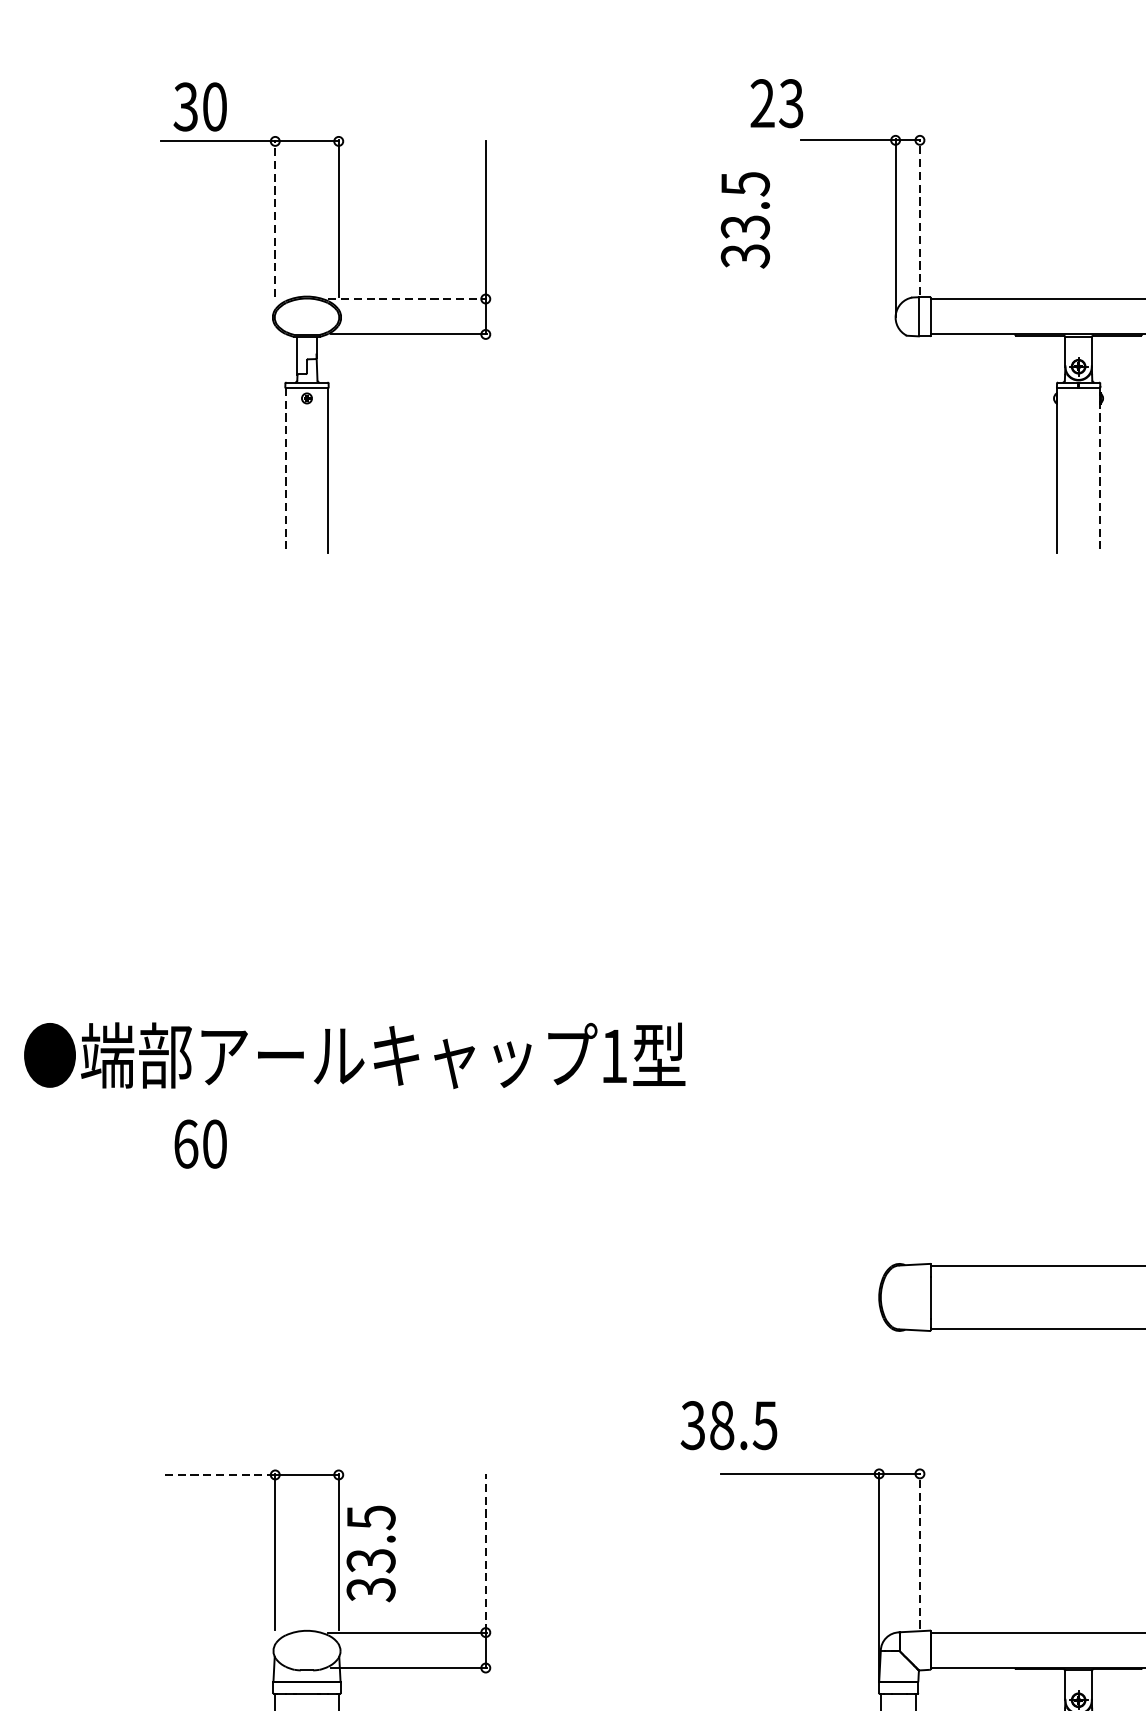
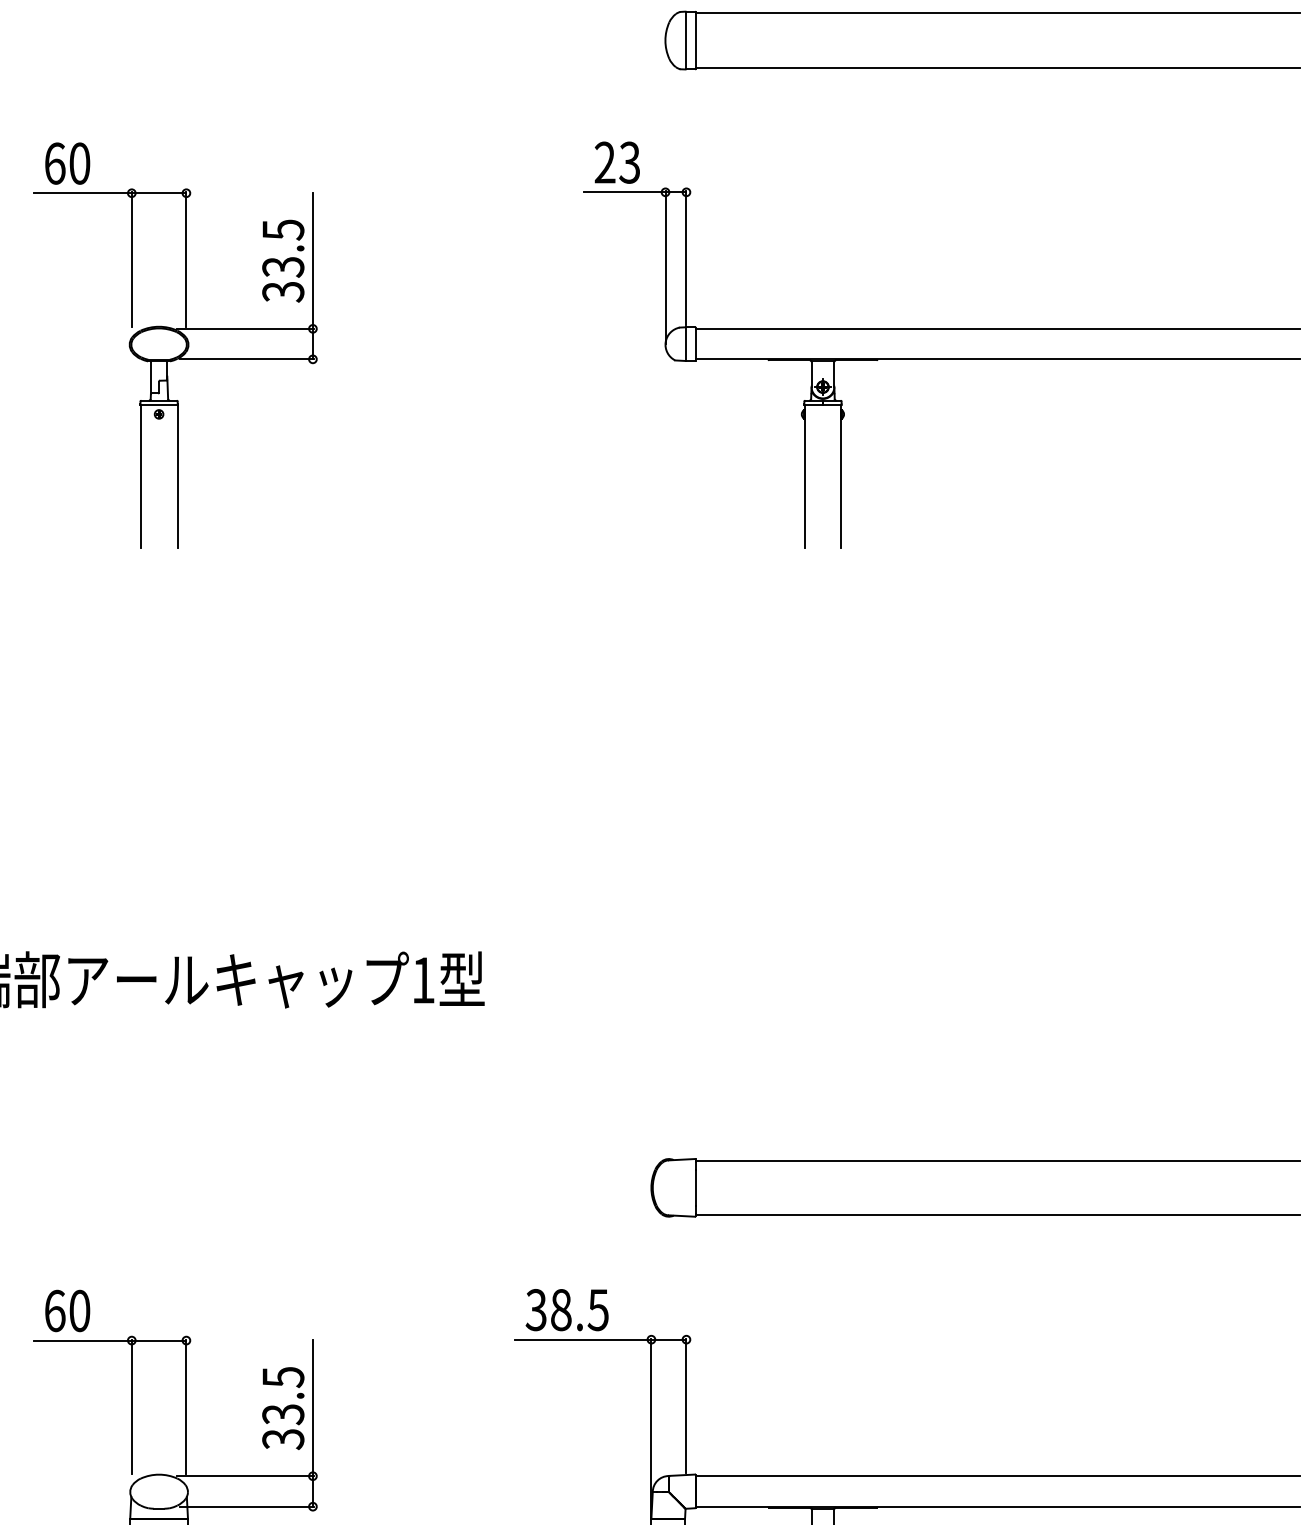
text: (775, 103) -> (616, 162), moved
text: (185, 106) -> (54, 163), 30 -> 60
line: (919, 216) -> (686, 257), dashed -> solid
line: (274, 218) -> (131, 259), dashed -> solid
text: (745, 219) -> (283, 260), moved
line: (408, 298) -> (246, 328), dashed -> solid
line: (285, 471) -> (140, 477), dashed -> solid
line: (1100, 471) -> (841, 477), dashed -> solid
text: (200, 1143) -> (67, 1310), moved
text: (728, 1426) -> (566, 1310), moved
line: (217, 1474) -> (82, 1340), dashed -> solid
line: (919, 1550) -> (686, 1405), dashed -> solid
line: (485, 1552) -> (312, 1407), dashed -> solid
text: (371, 1553) -> (283, 1408), moved

